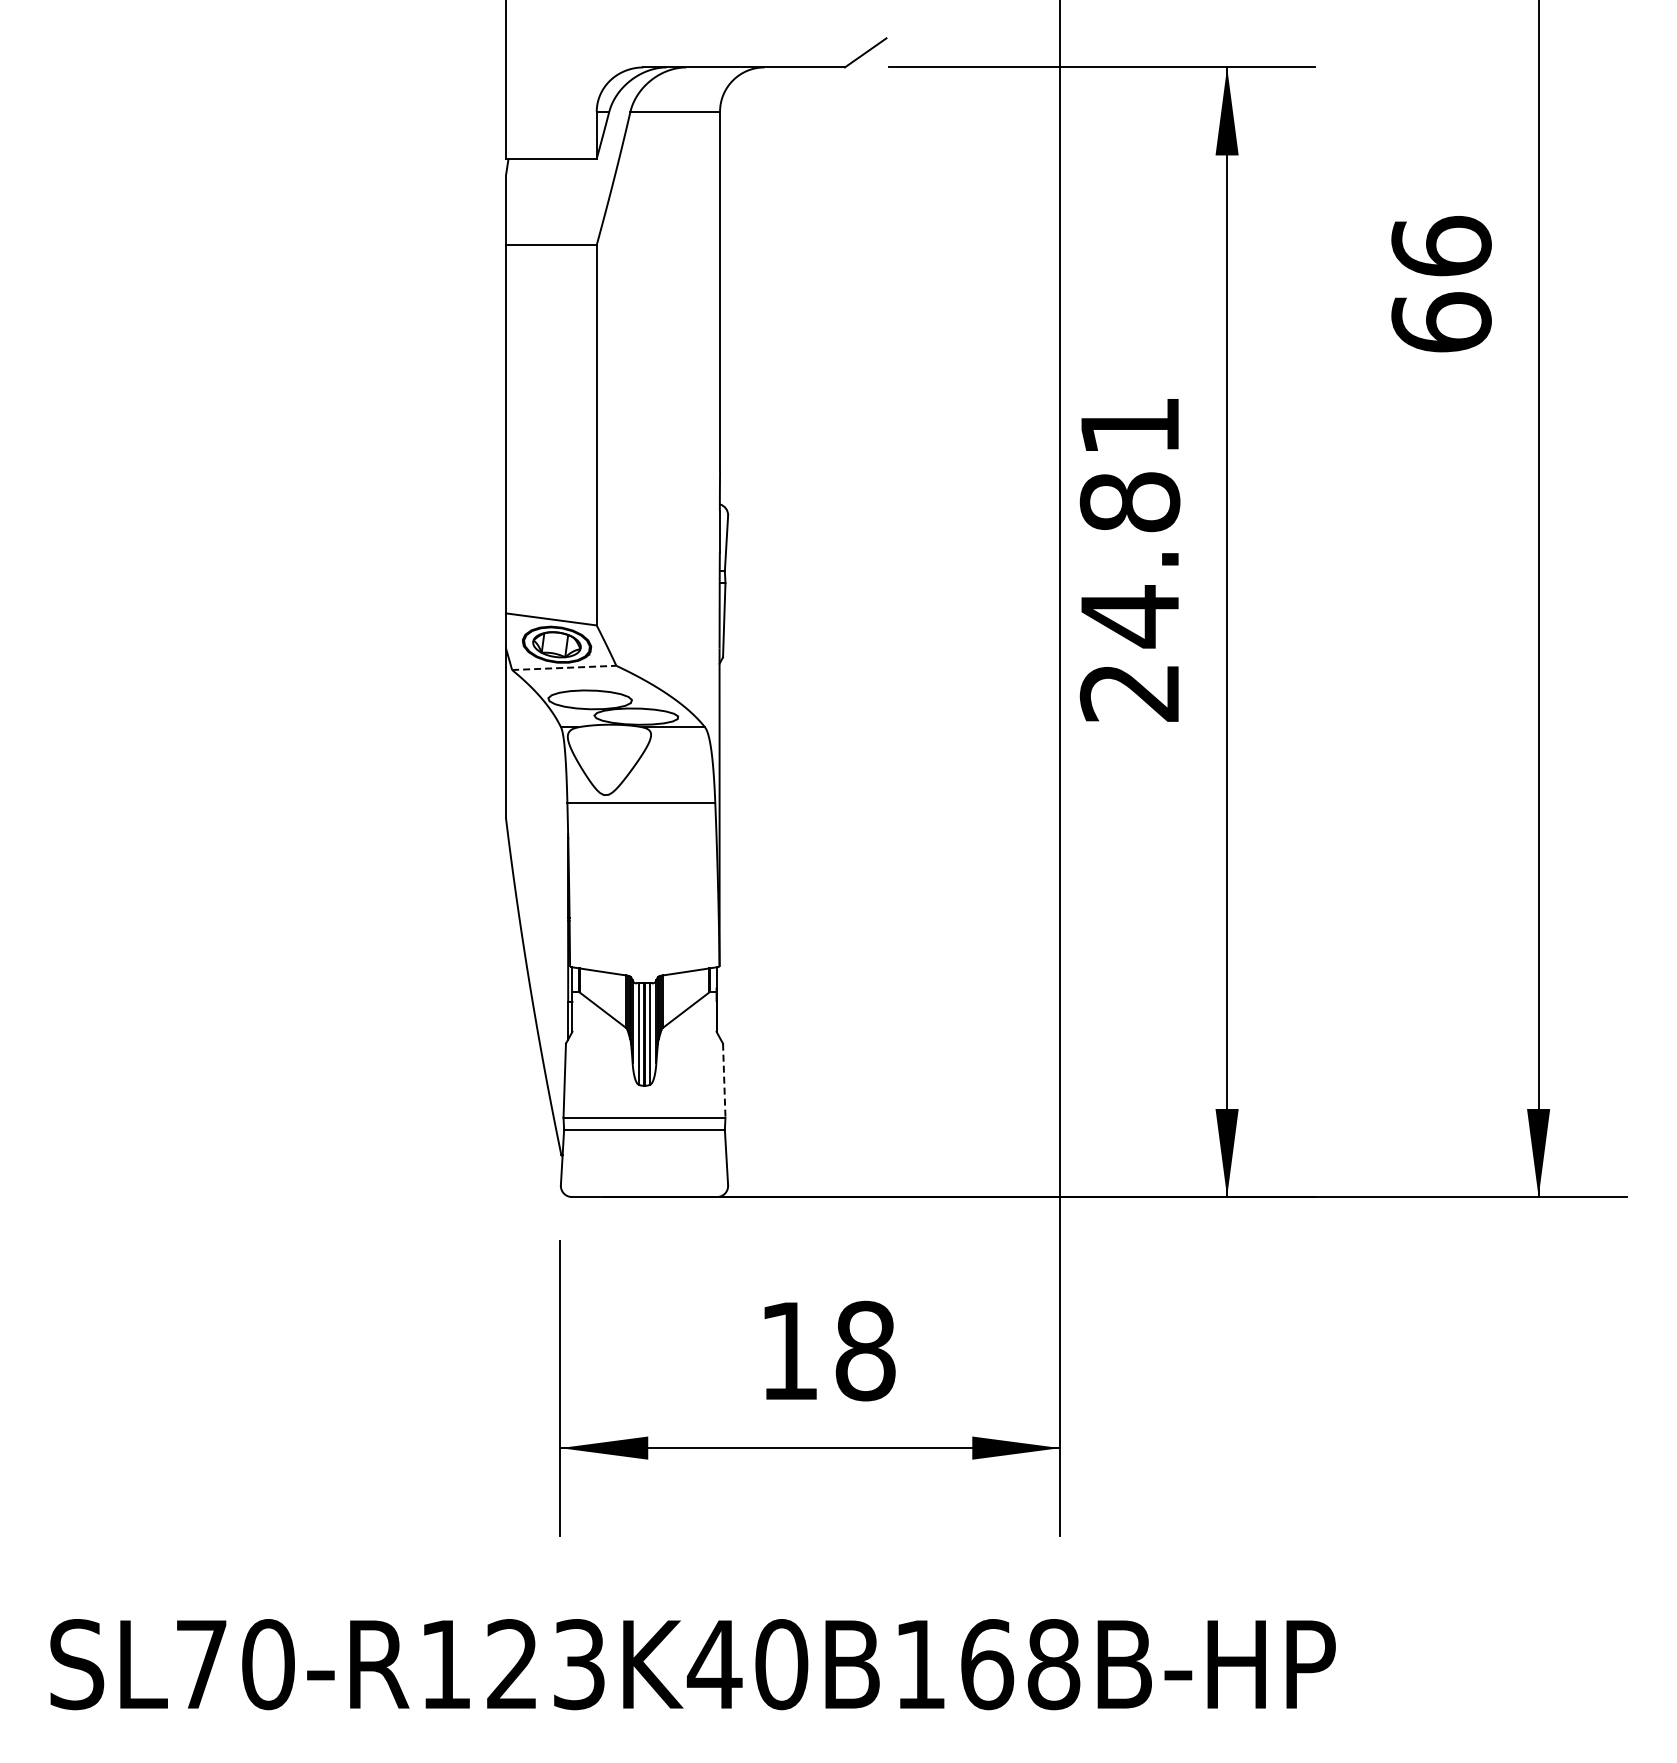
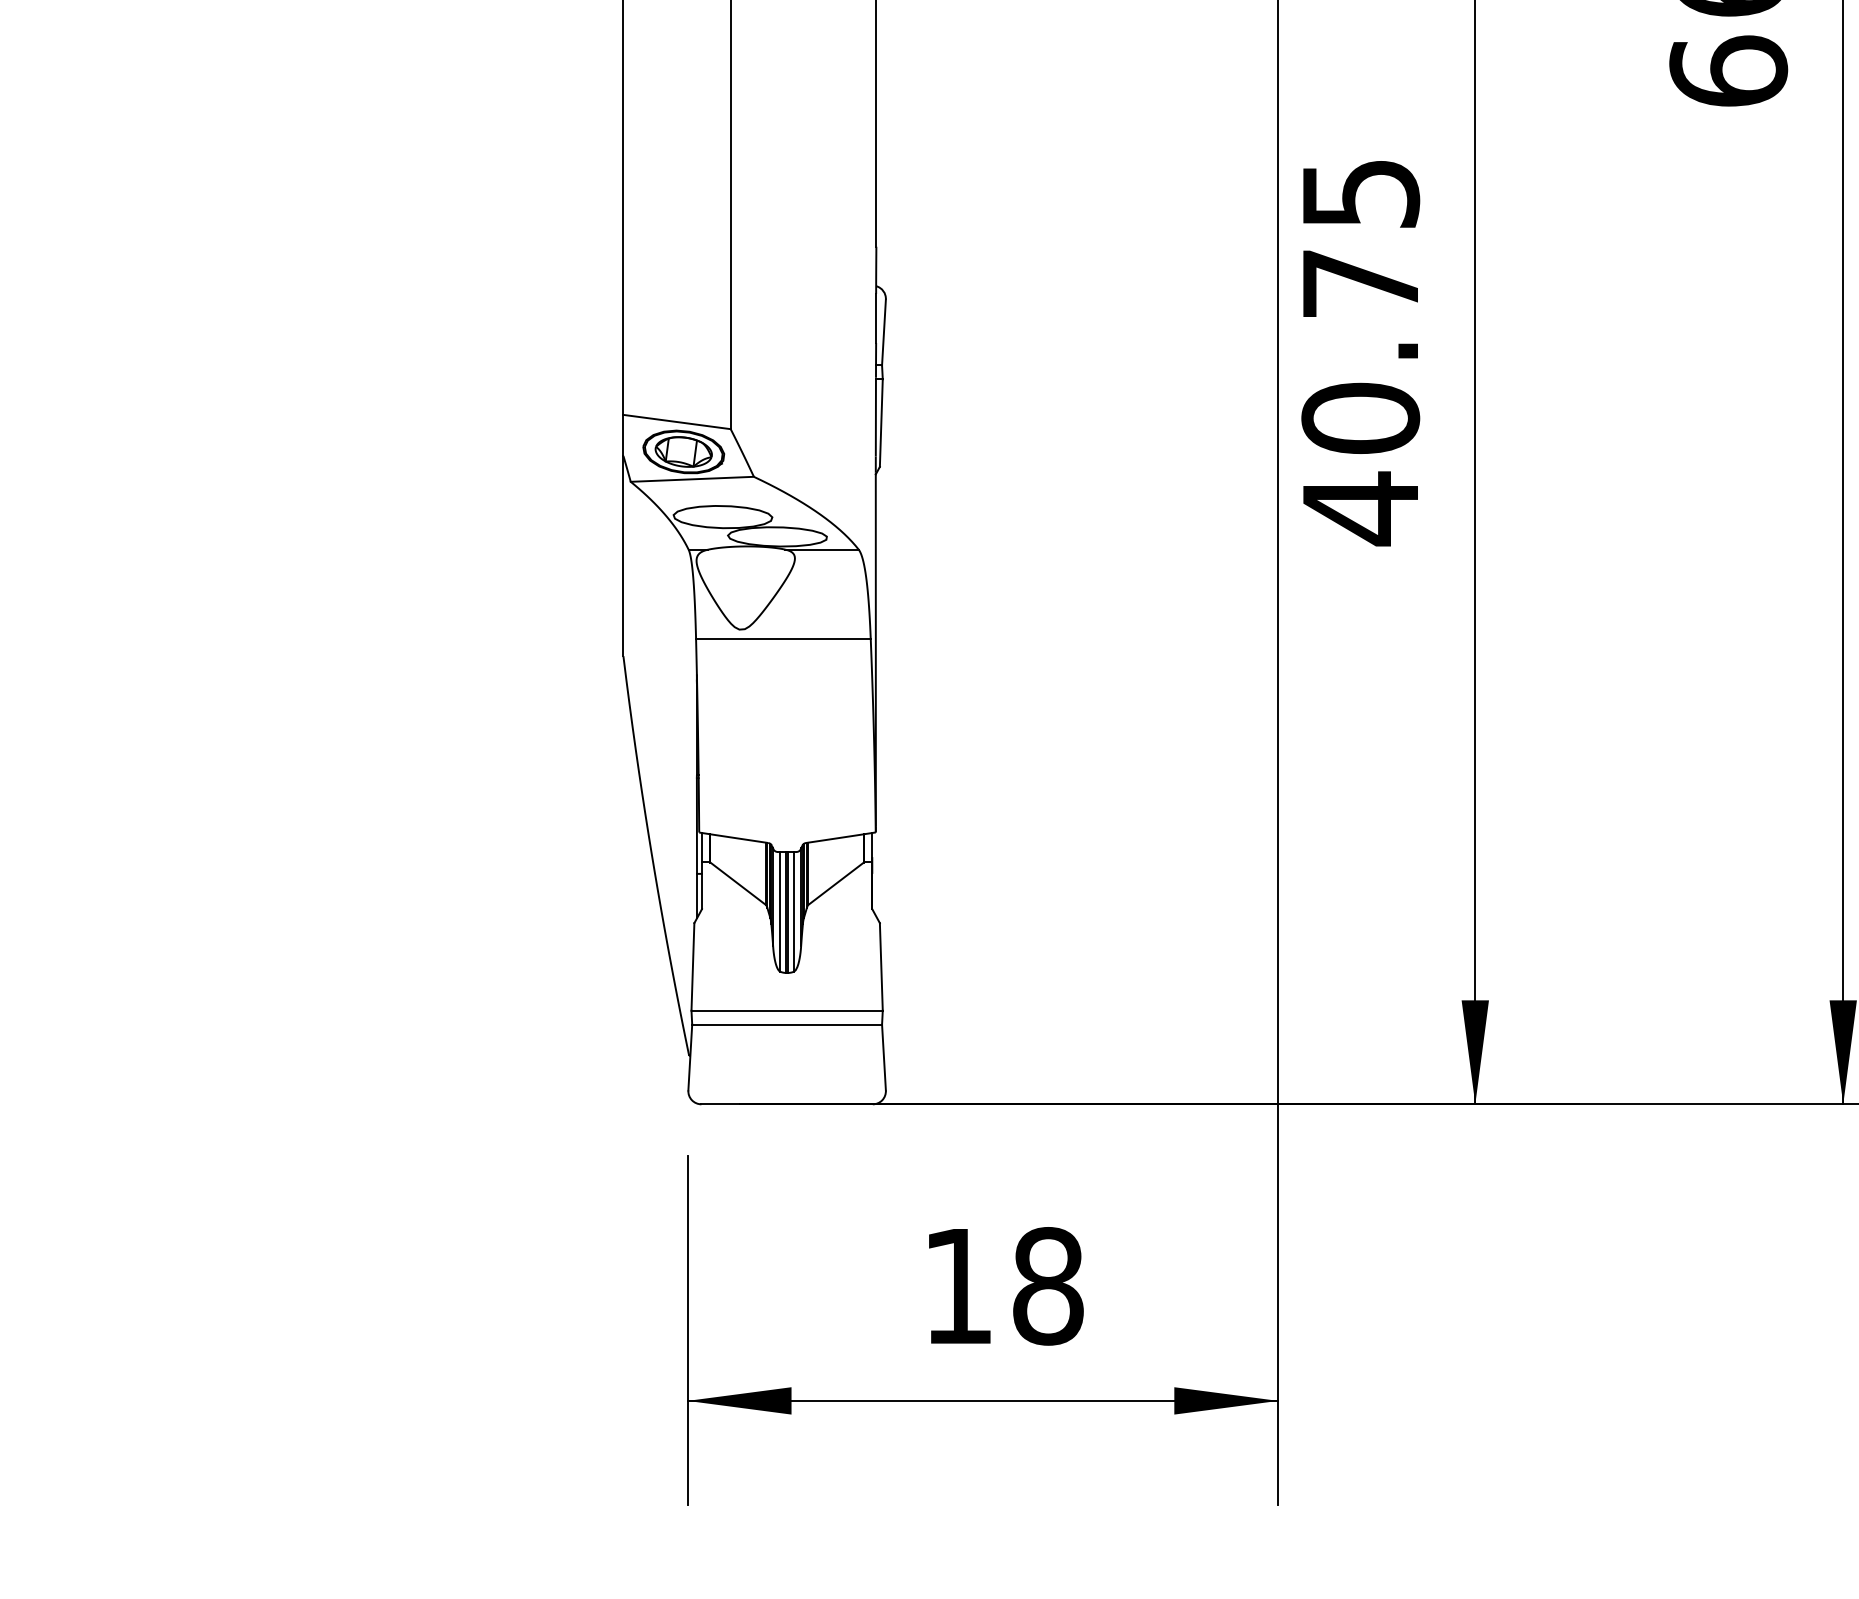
text: (1129, 561) -> (1360, 353), 24.81 -> 40.75
line: (564, 667) -> (692, 478), dashed -> solid
line: (724, 1081) -> (881, 967), dashed -> solid

